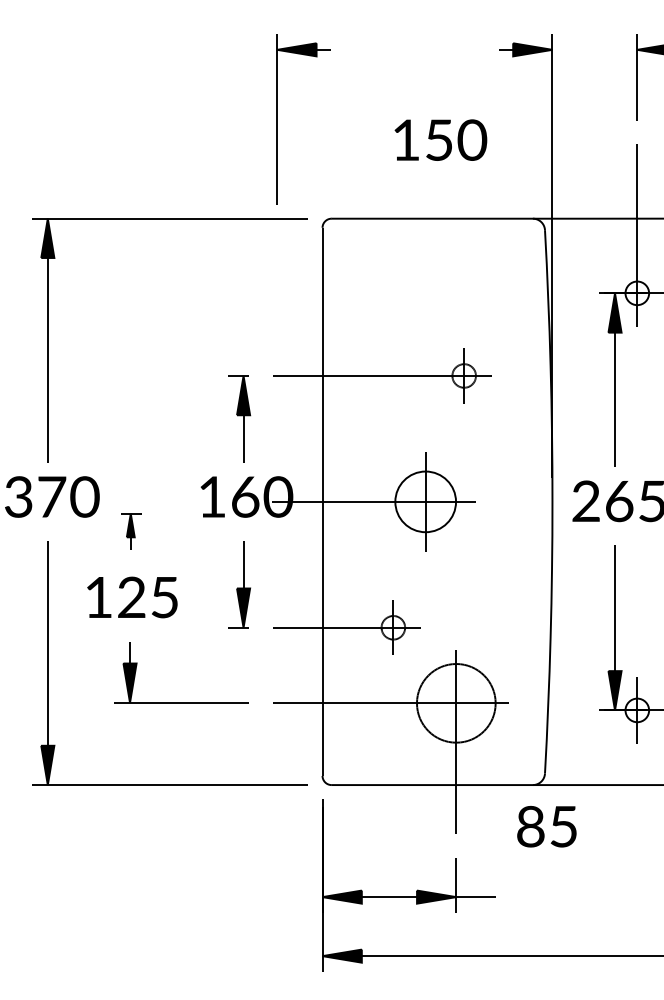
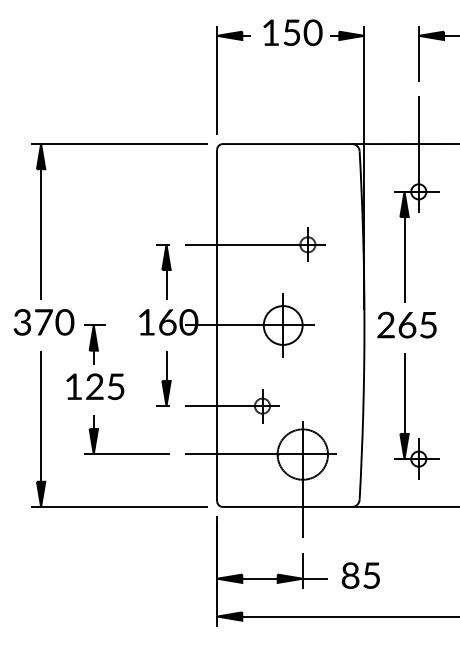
part: (277, 119) -> (217, 80), moved
text: (440, 139) -> (292, 32), moved
part: (131, 531) -> (94, 344), size x1.67
text: (546, 826) -> (360, 575), moved

